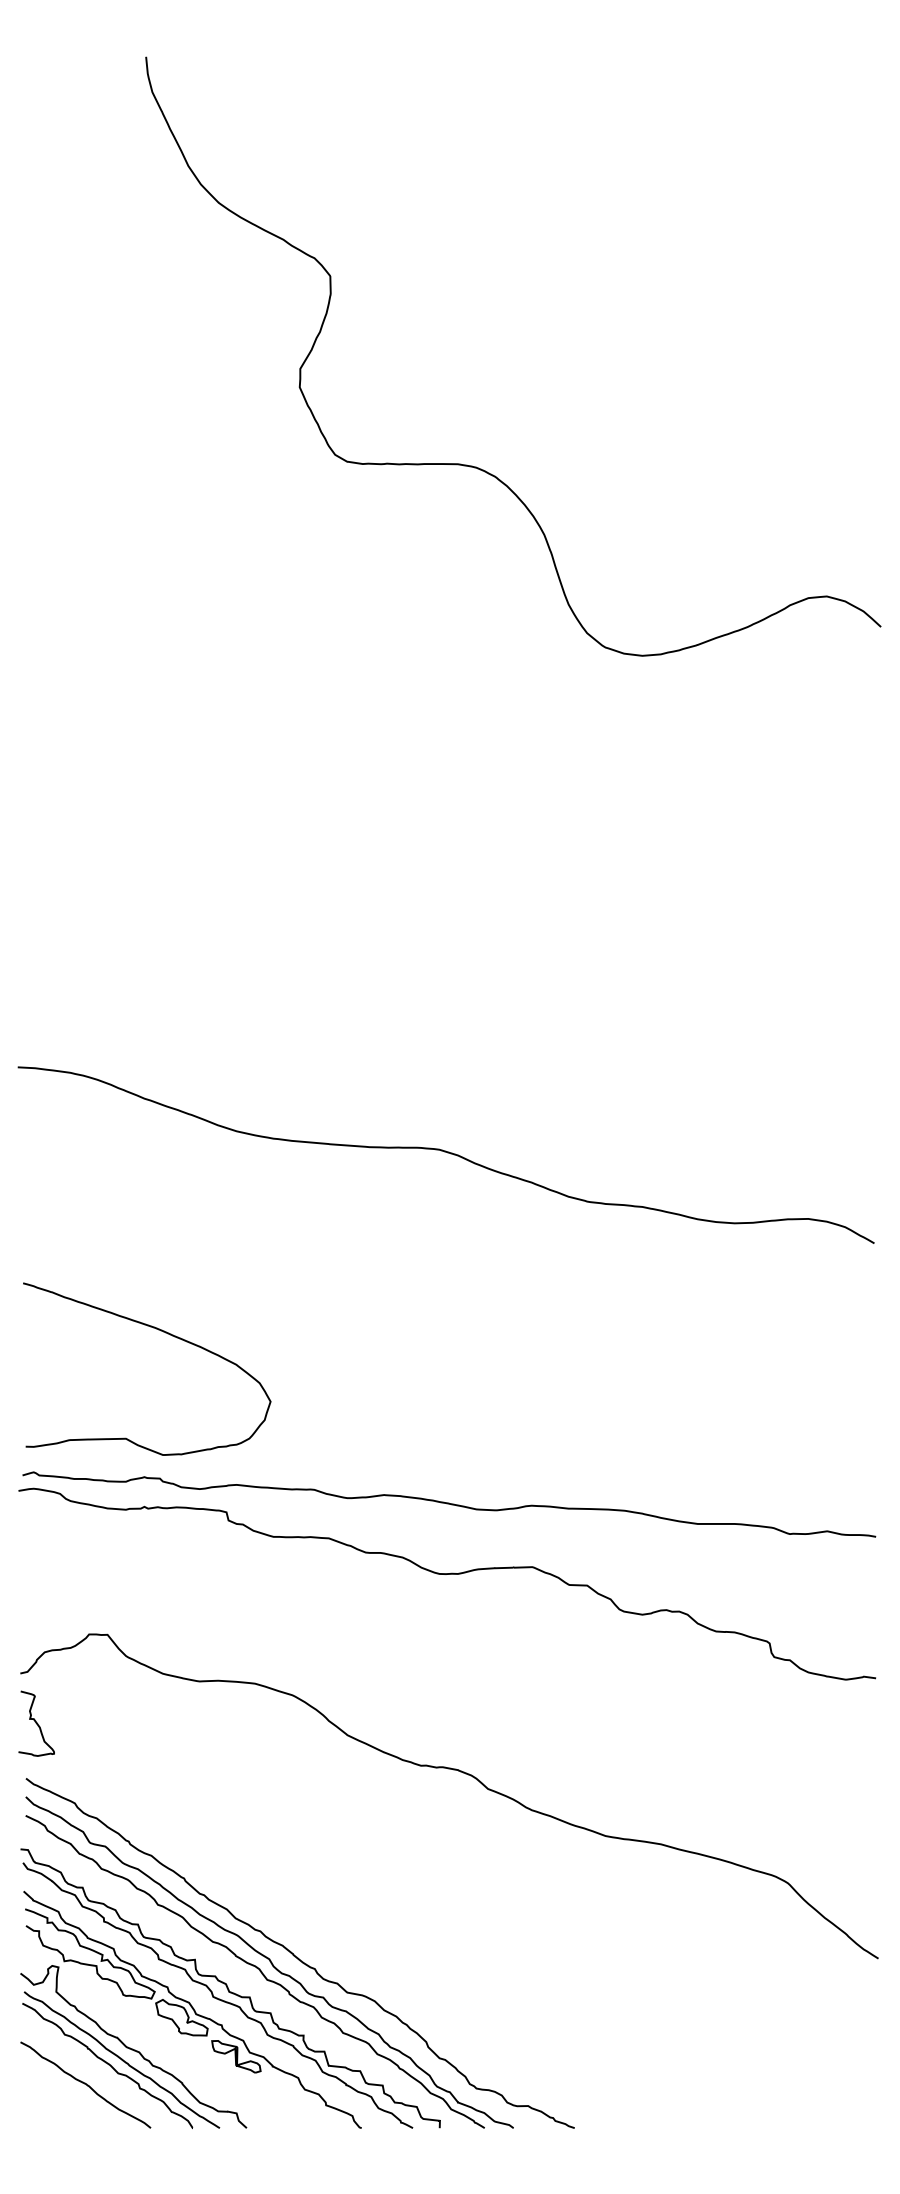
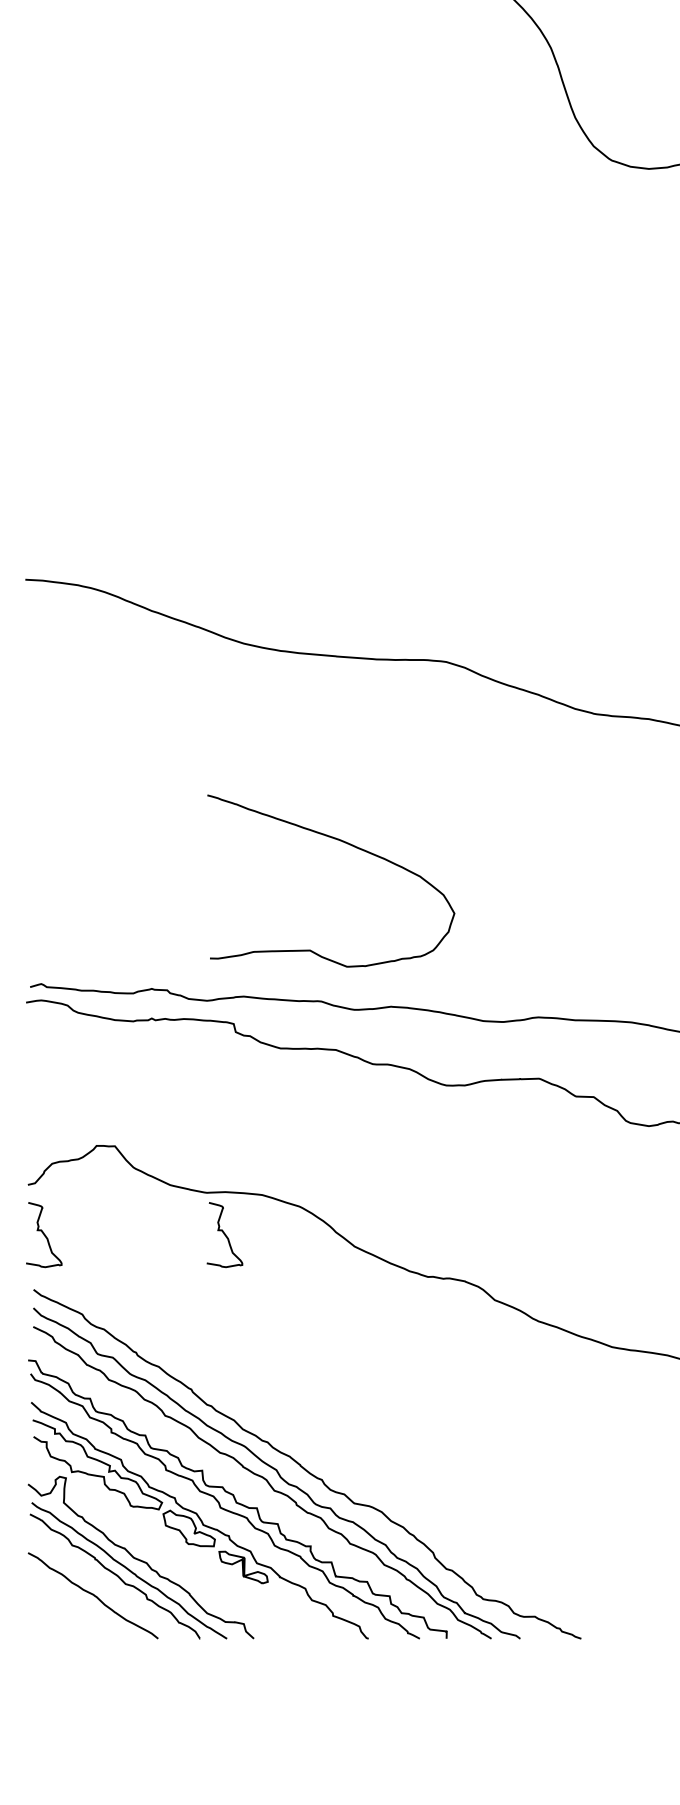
curve: (165, 1333) -> (349, 845), moved
curve: (217, 1723) -> (224, 1234), added

